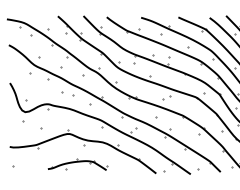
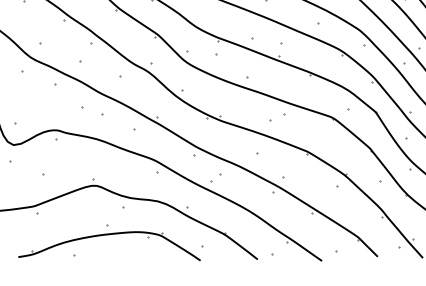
part: (77, 164) -> (110, 242), size x1.67

